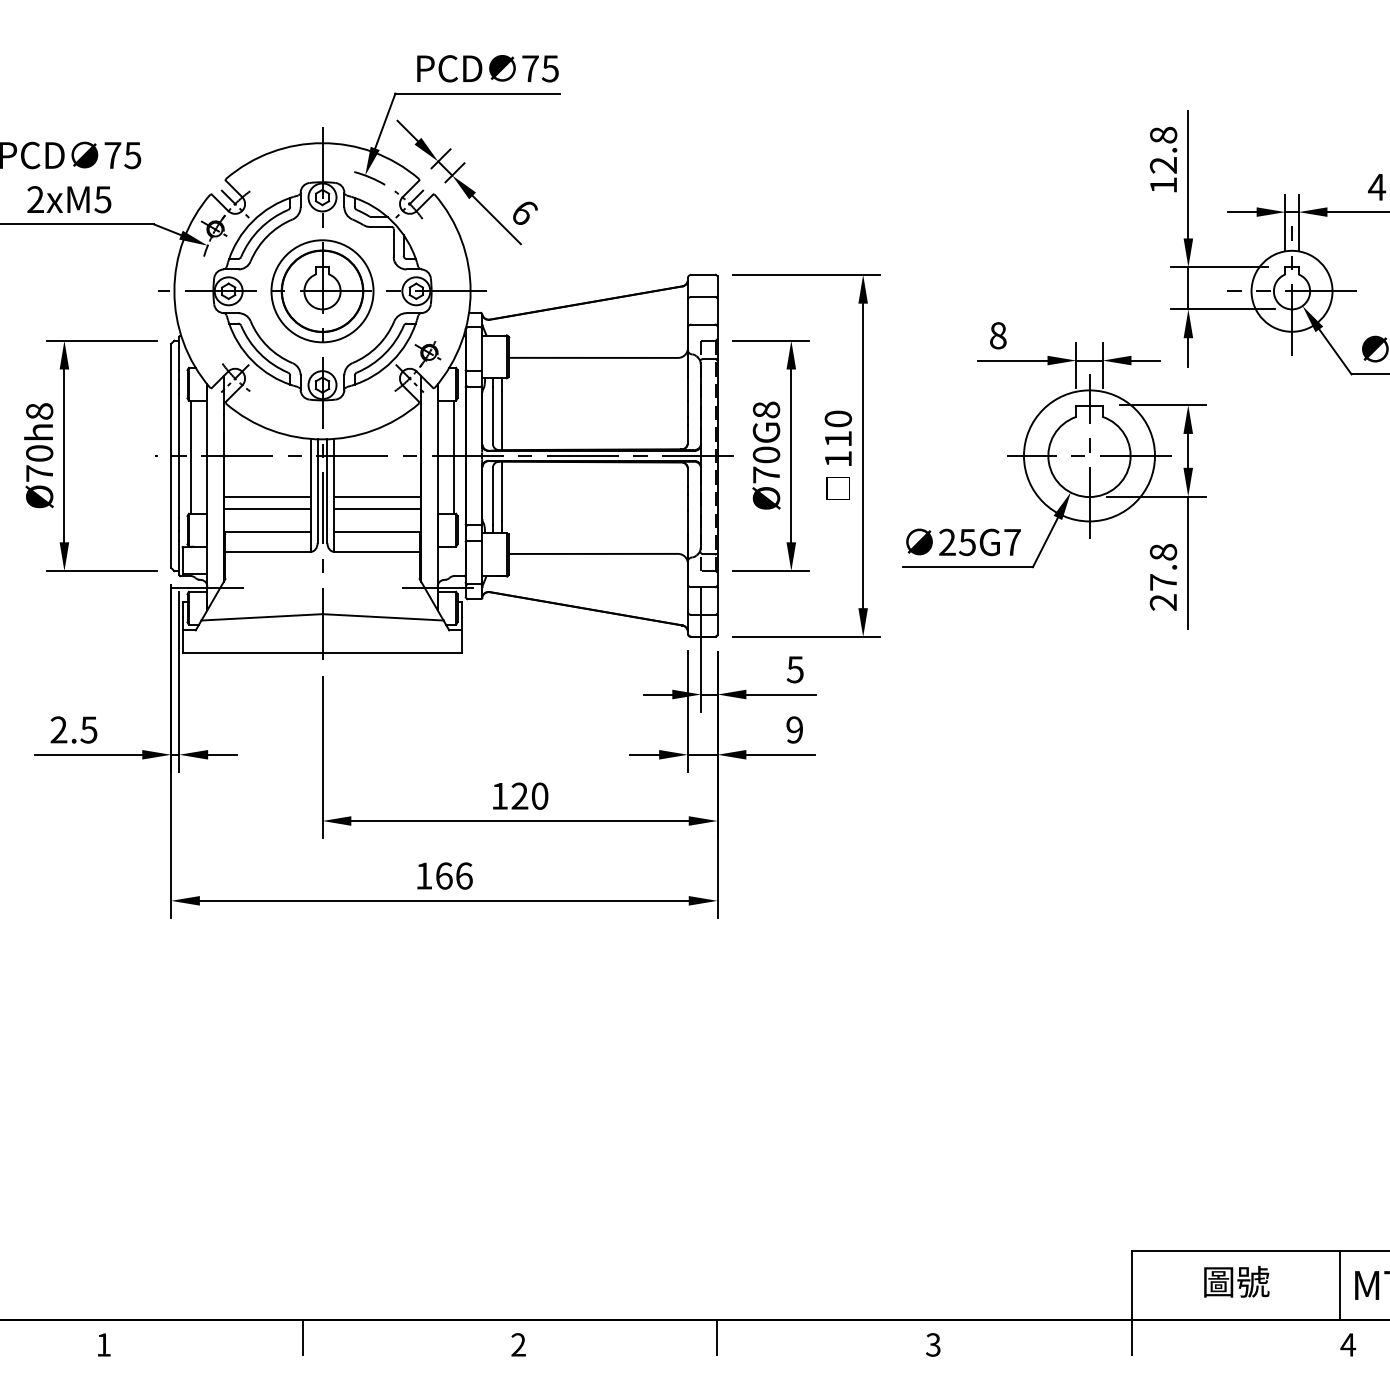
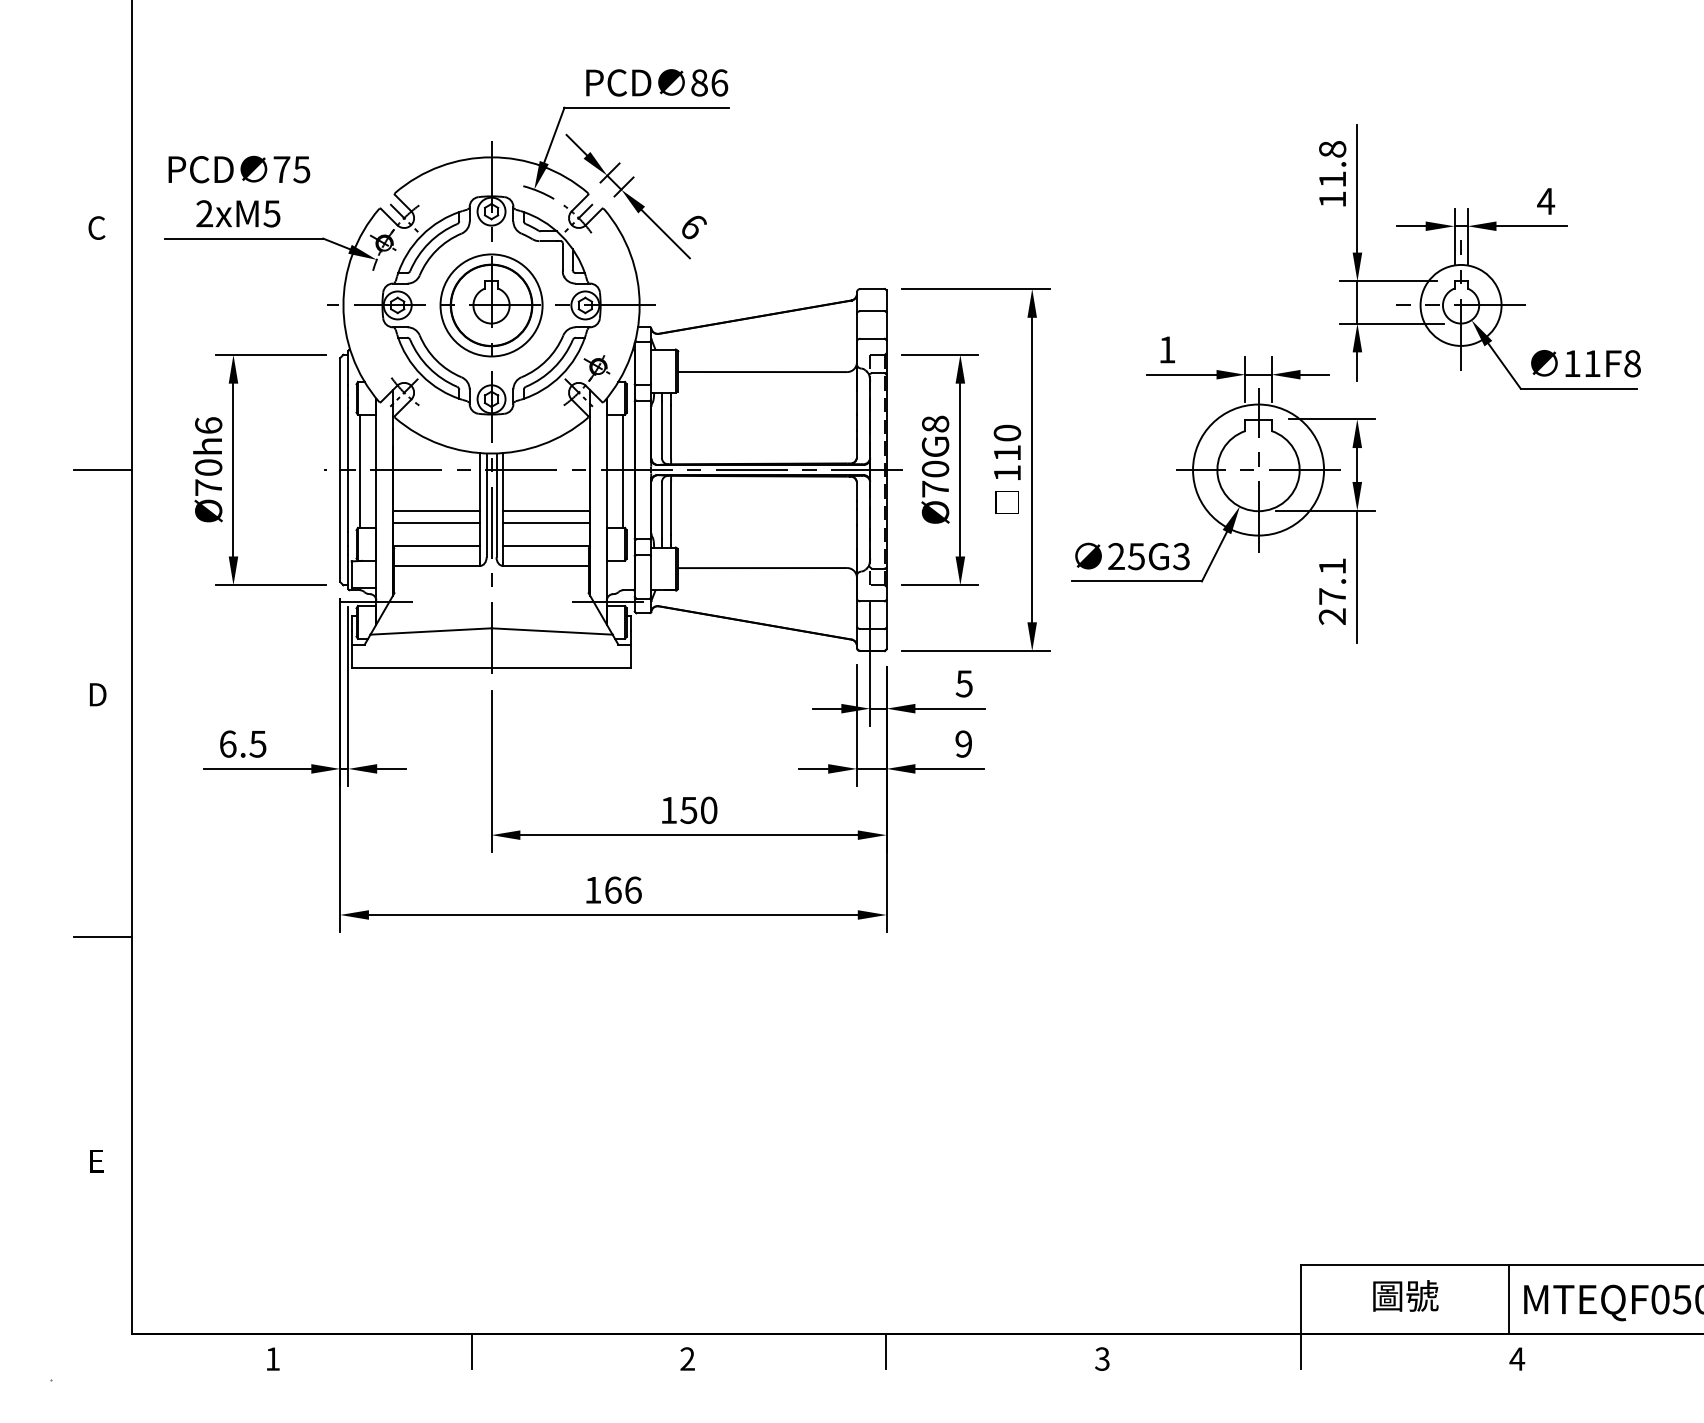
text: (540, 68) -> (709, 82), 75 -> 86
text: (1163, 165) -> (1332, 179), 12.8 -> 11.8
text: (998, 335) -> (1167, 349), 8 -> 1
text: (39, 411) -> (208, 425), Ø70h8 -> Ø70h6
text: (1012, 542) -> (1181, 556), 25G7 -> 25G3
text: (1163, 552) -> (1332, 566), 27.8 -> 27.1
text: (58, 729) -> (227, 743), 2.5 -> 6.5
text: (519, 796) -> (688, 810), 120 -> 150

